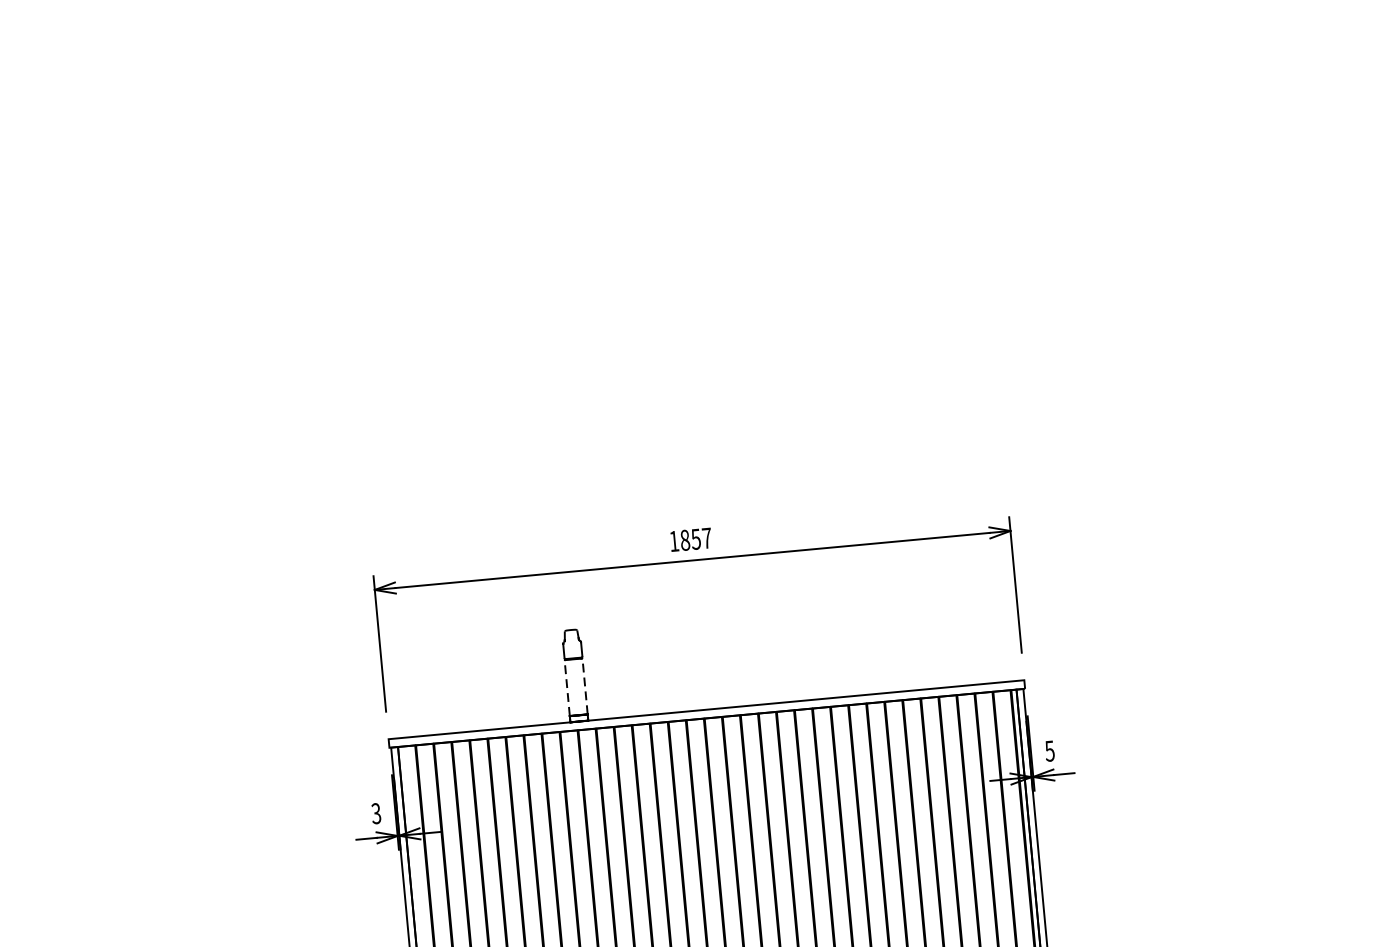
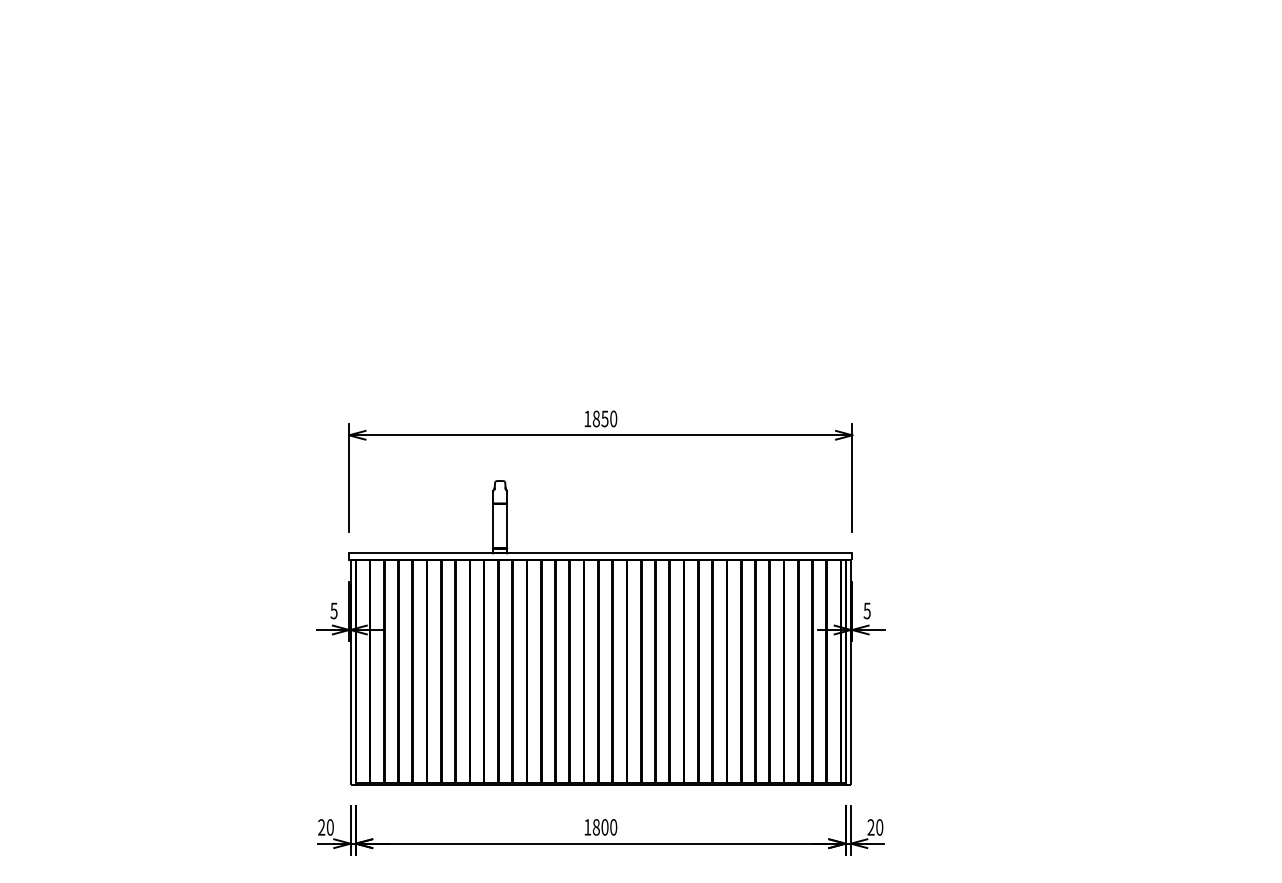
text: (706, 537) -> (613, 418), 1857 -> 1850
line: (585, 686) -> (507, 526), dashed -> solid
line: (567, 688) -> (493, 526), dashed -> solid
text: (375, 813) -> (333, 610), 3 -> 5

